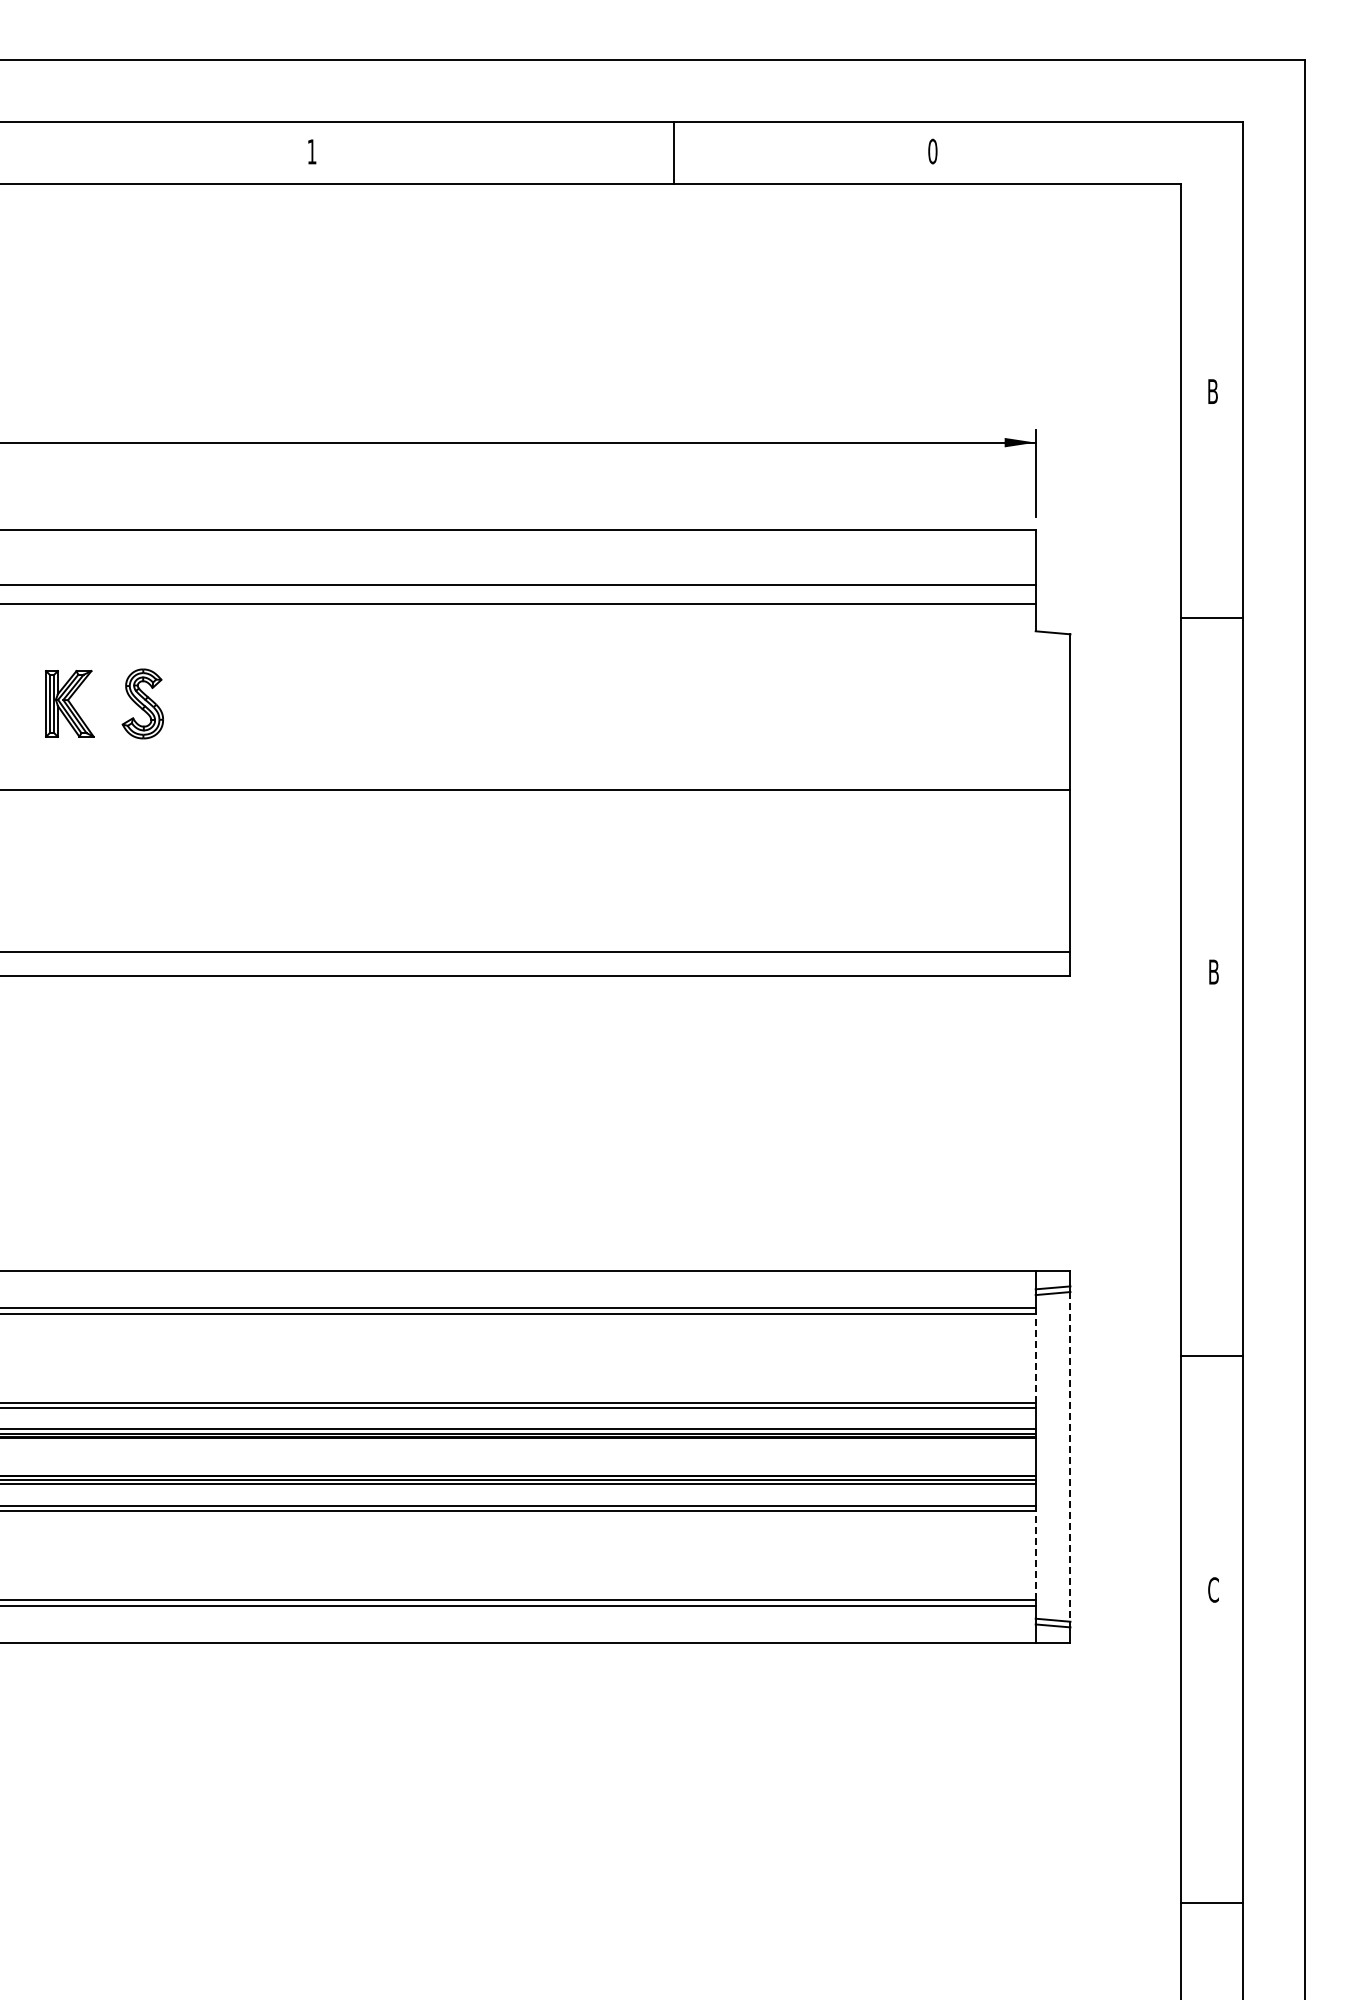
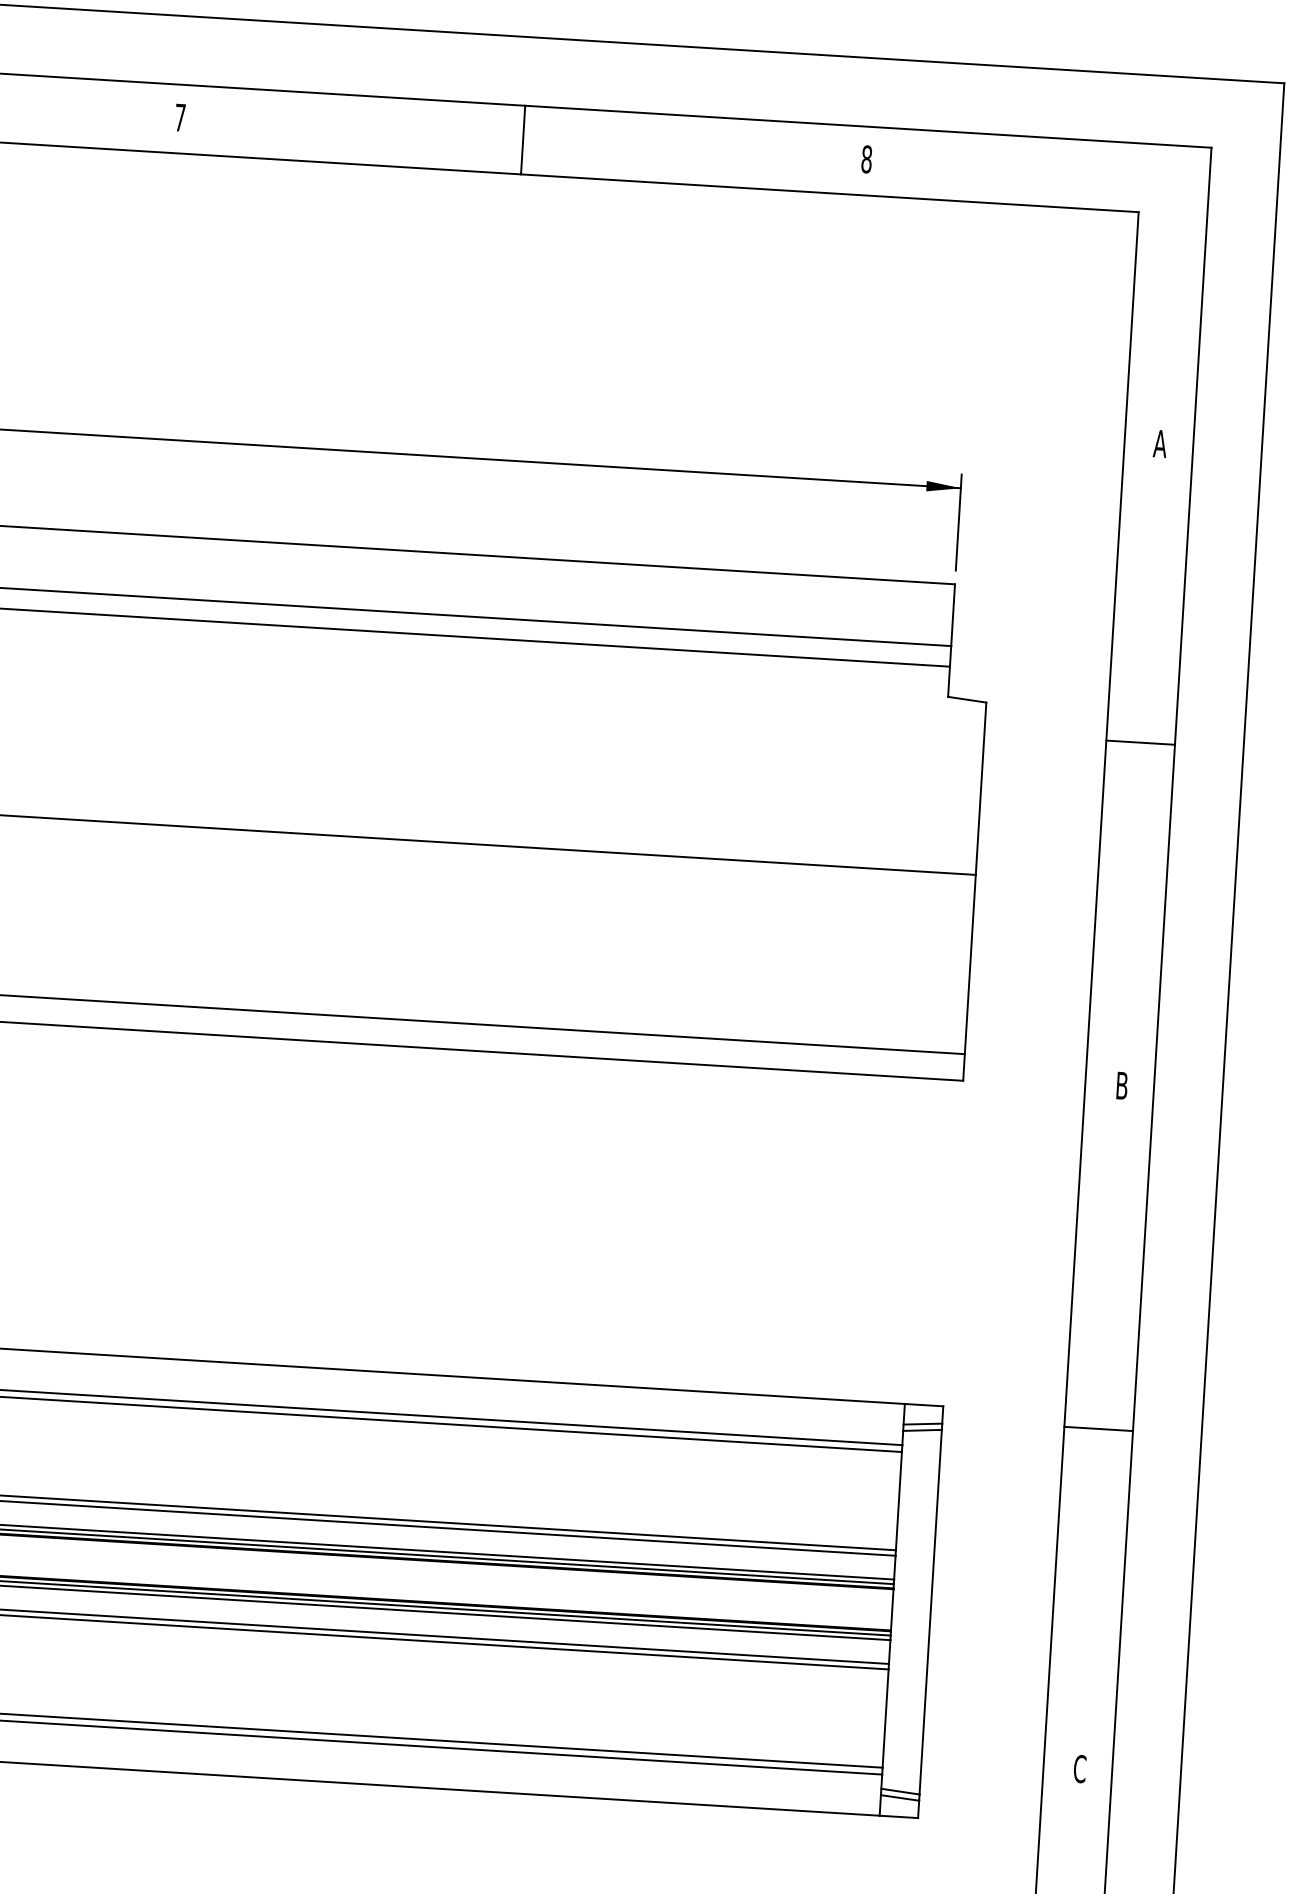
text: (311, 151) -> (179, 117), 1 -> 7
text: (932, 151) -> (866, 159), 0 -> 8
line: (674, 153) -> (523, 140), moved
text: (1212, 391) -> (1159, 443), B -> A
line: (1211, 617) -> (1140, 742), moved
line: (1211, 1355) -> (1098, 1428), moved
line: (1035, 1358) -> (898, 1501), dashed -> solid
line: (1070, 1456) -> (930, 1611), dashed -> solid
line: (1035, 1554) -> (885, 1717), dashed -> solid

